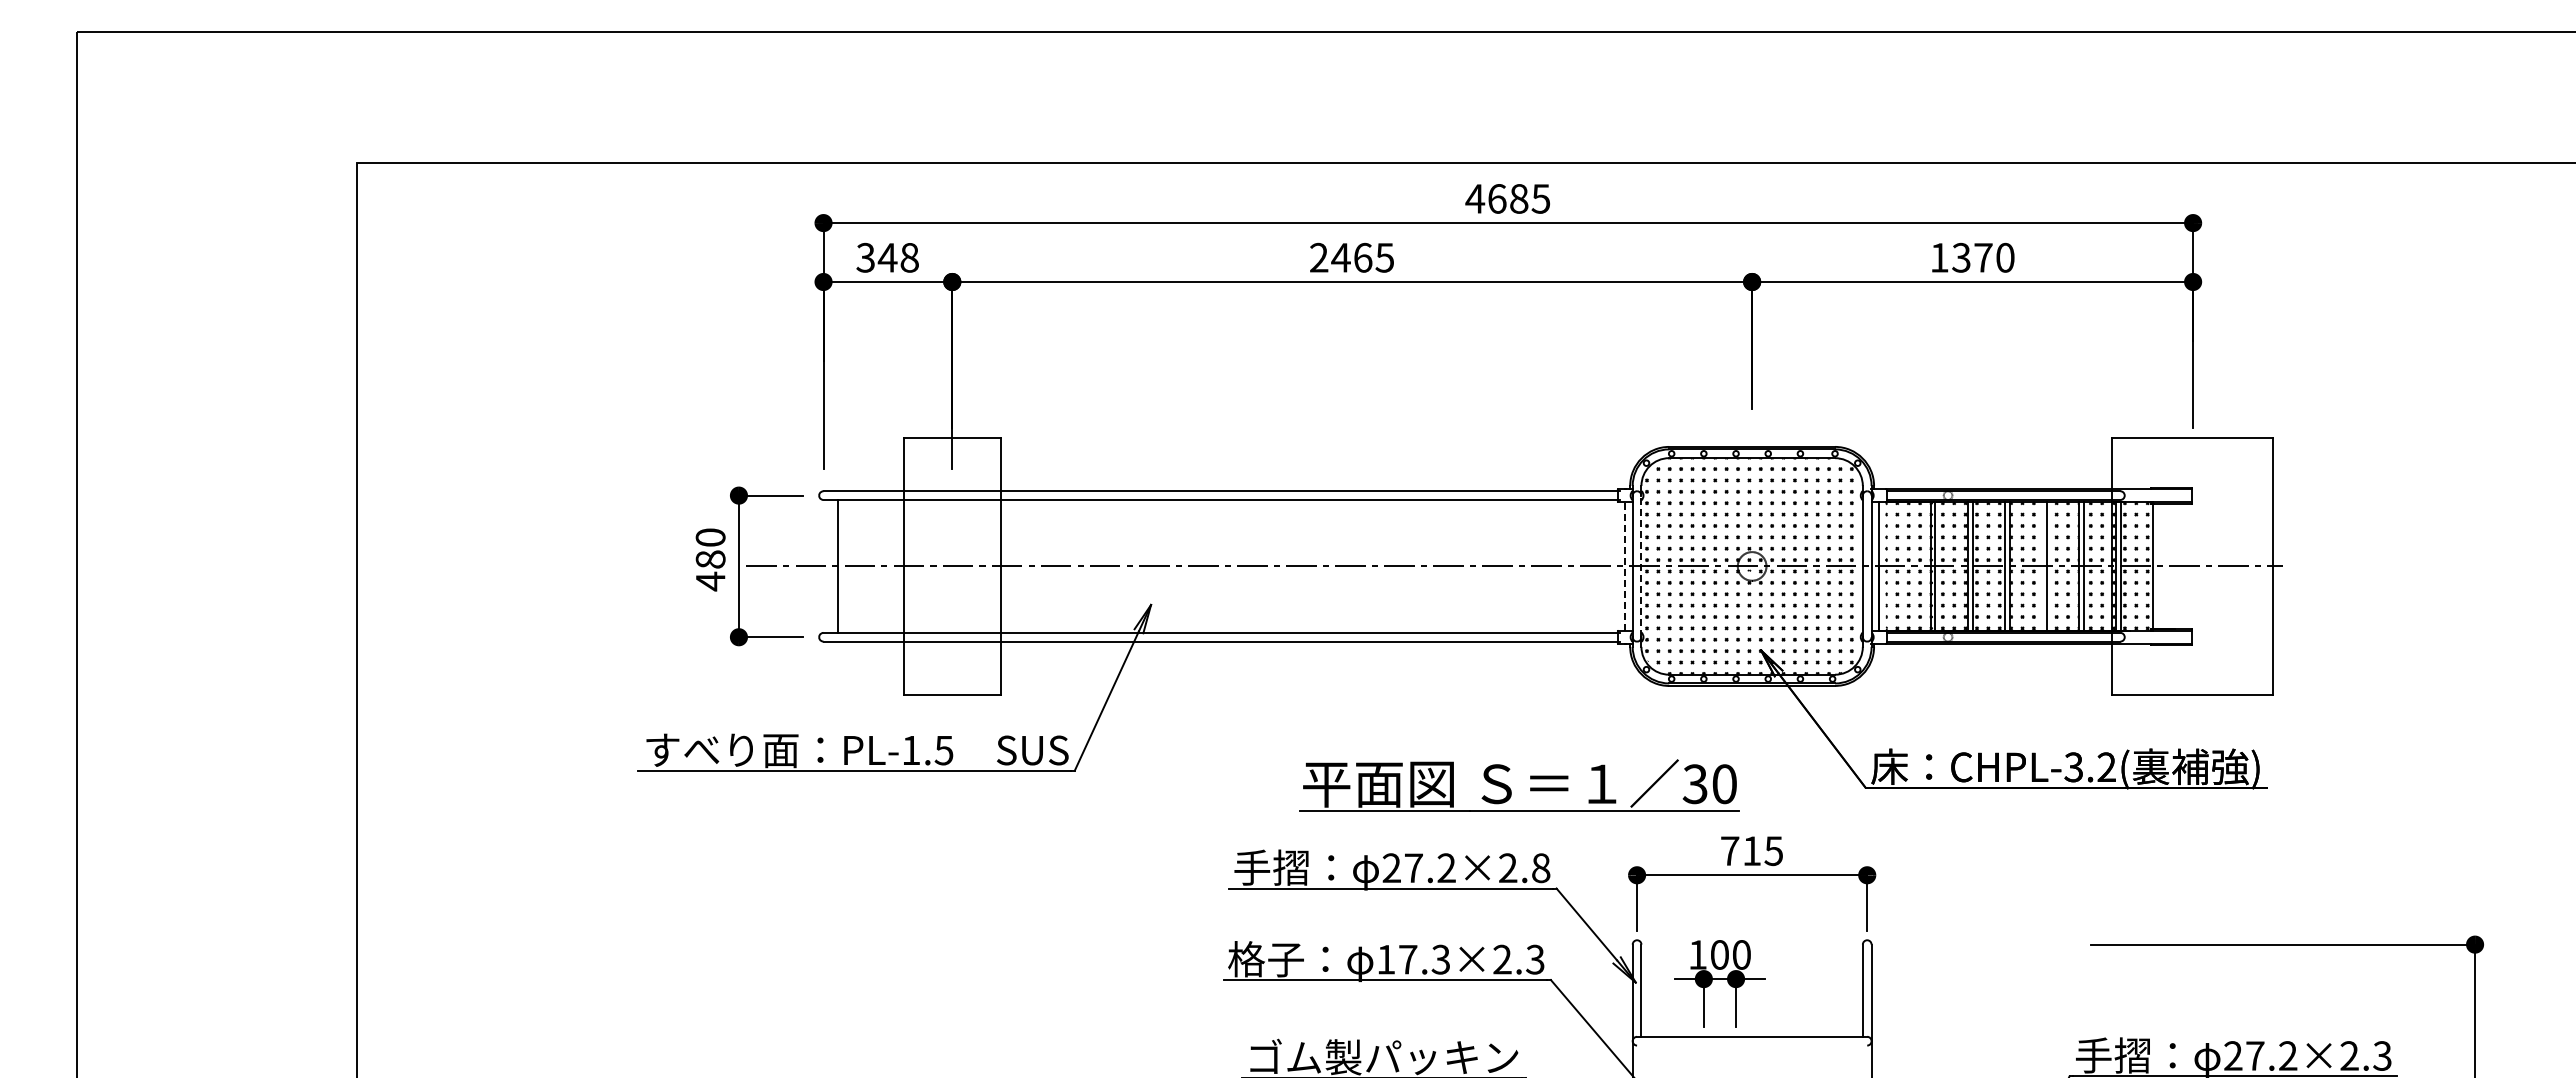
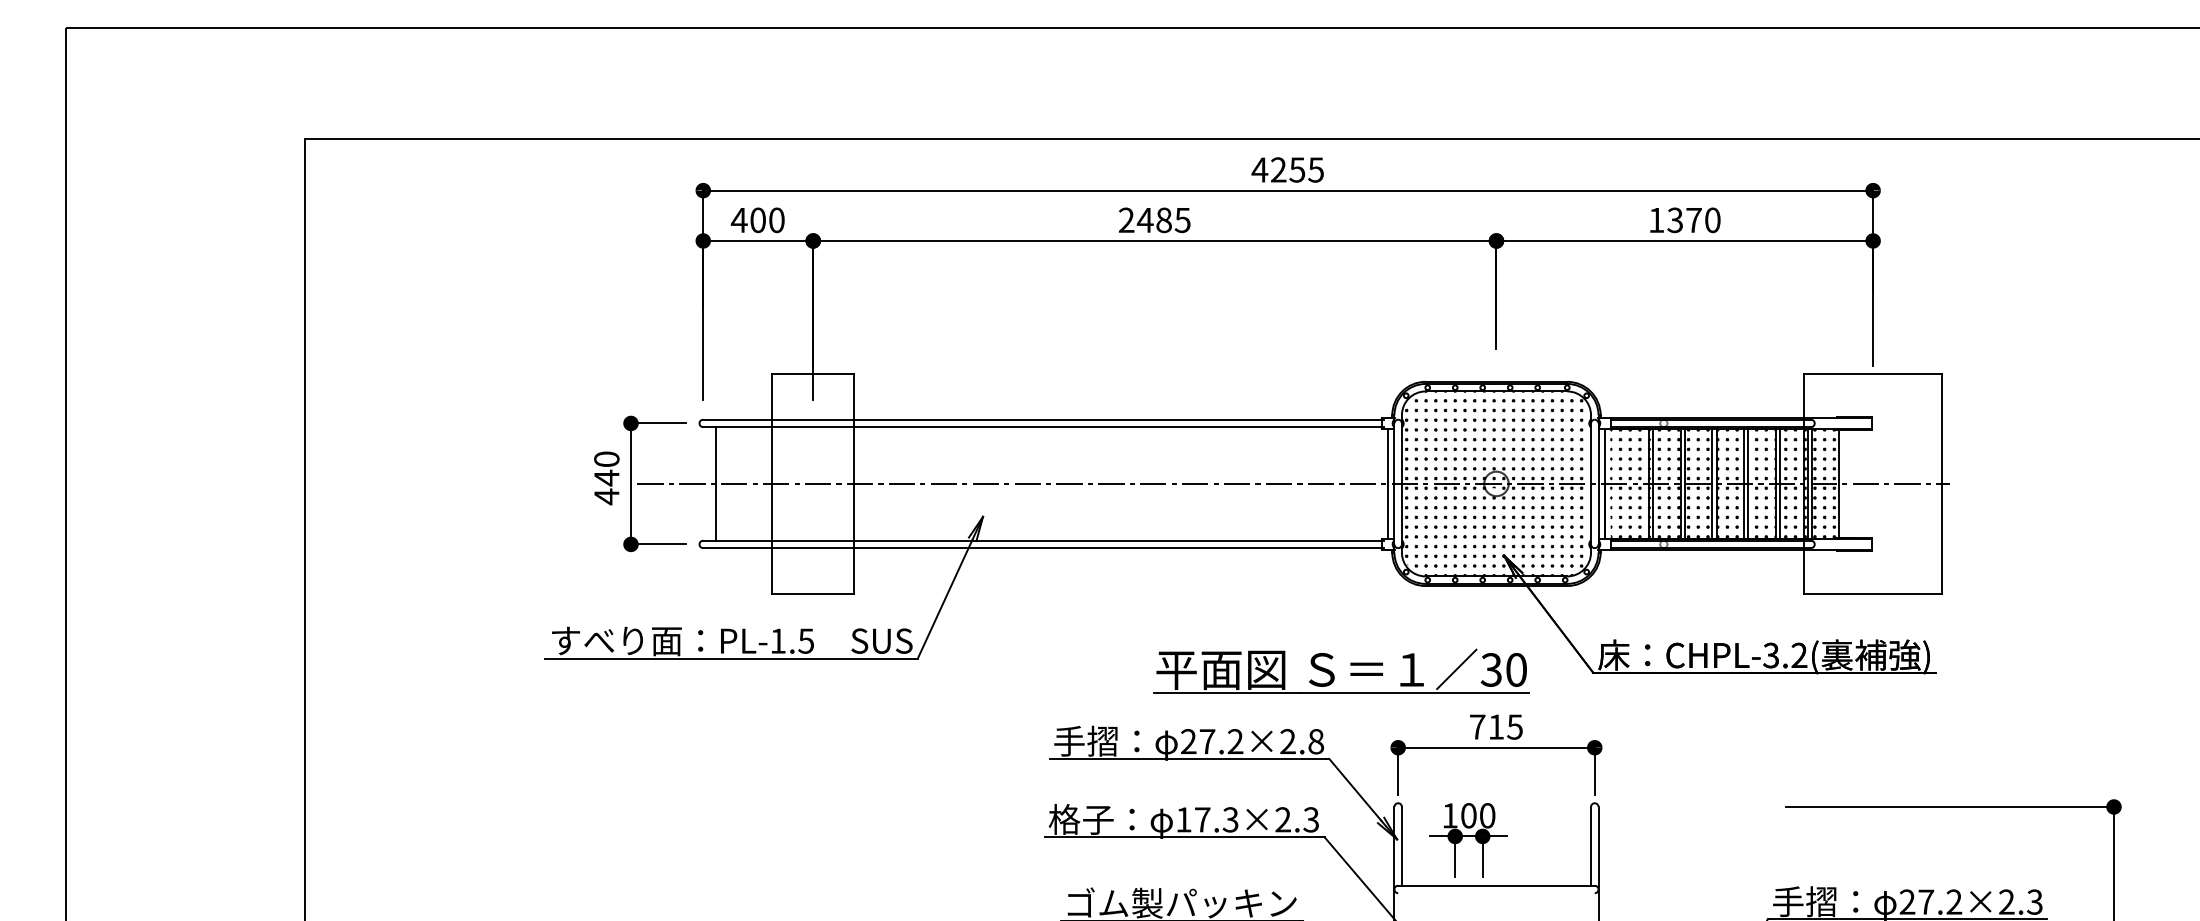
text: (1508, 198) -> (1288, 169), 4685 -> 4255
text: (886, 257) -> (757, 220), 348 -> 400
text: (1363, 257) -> (1164, 220), 2465 -> 2485
text: (710, 559) -> (606, 478), 480 -> 440
line: (1625, 565) -> (1388, 483), dashed -> solid
line: (1641, 566) -> (1401, 483), dashed -> solid
line: (2041, 566) -> (1743, 483), added
part: (1511, 790) -> (1334, 675), moved

